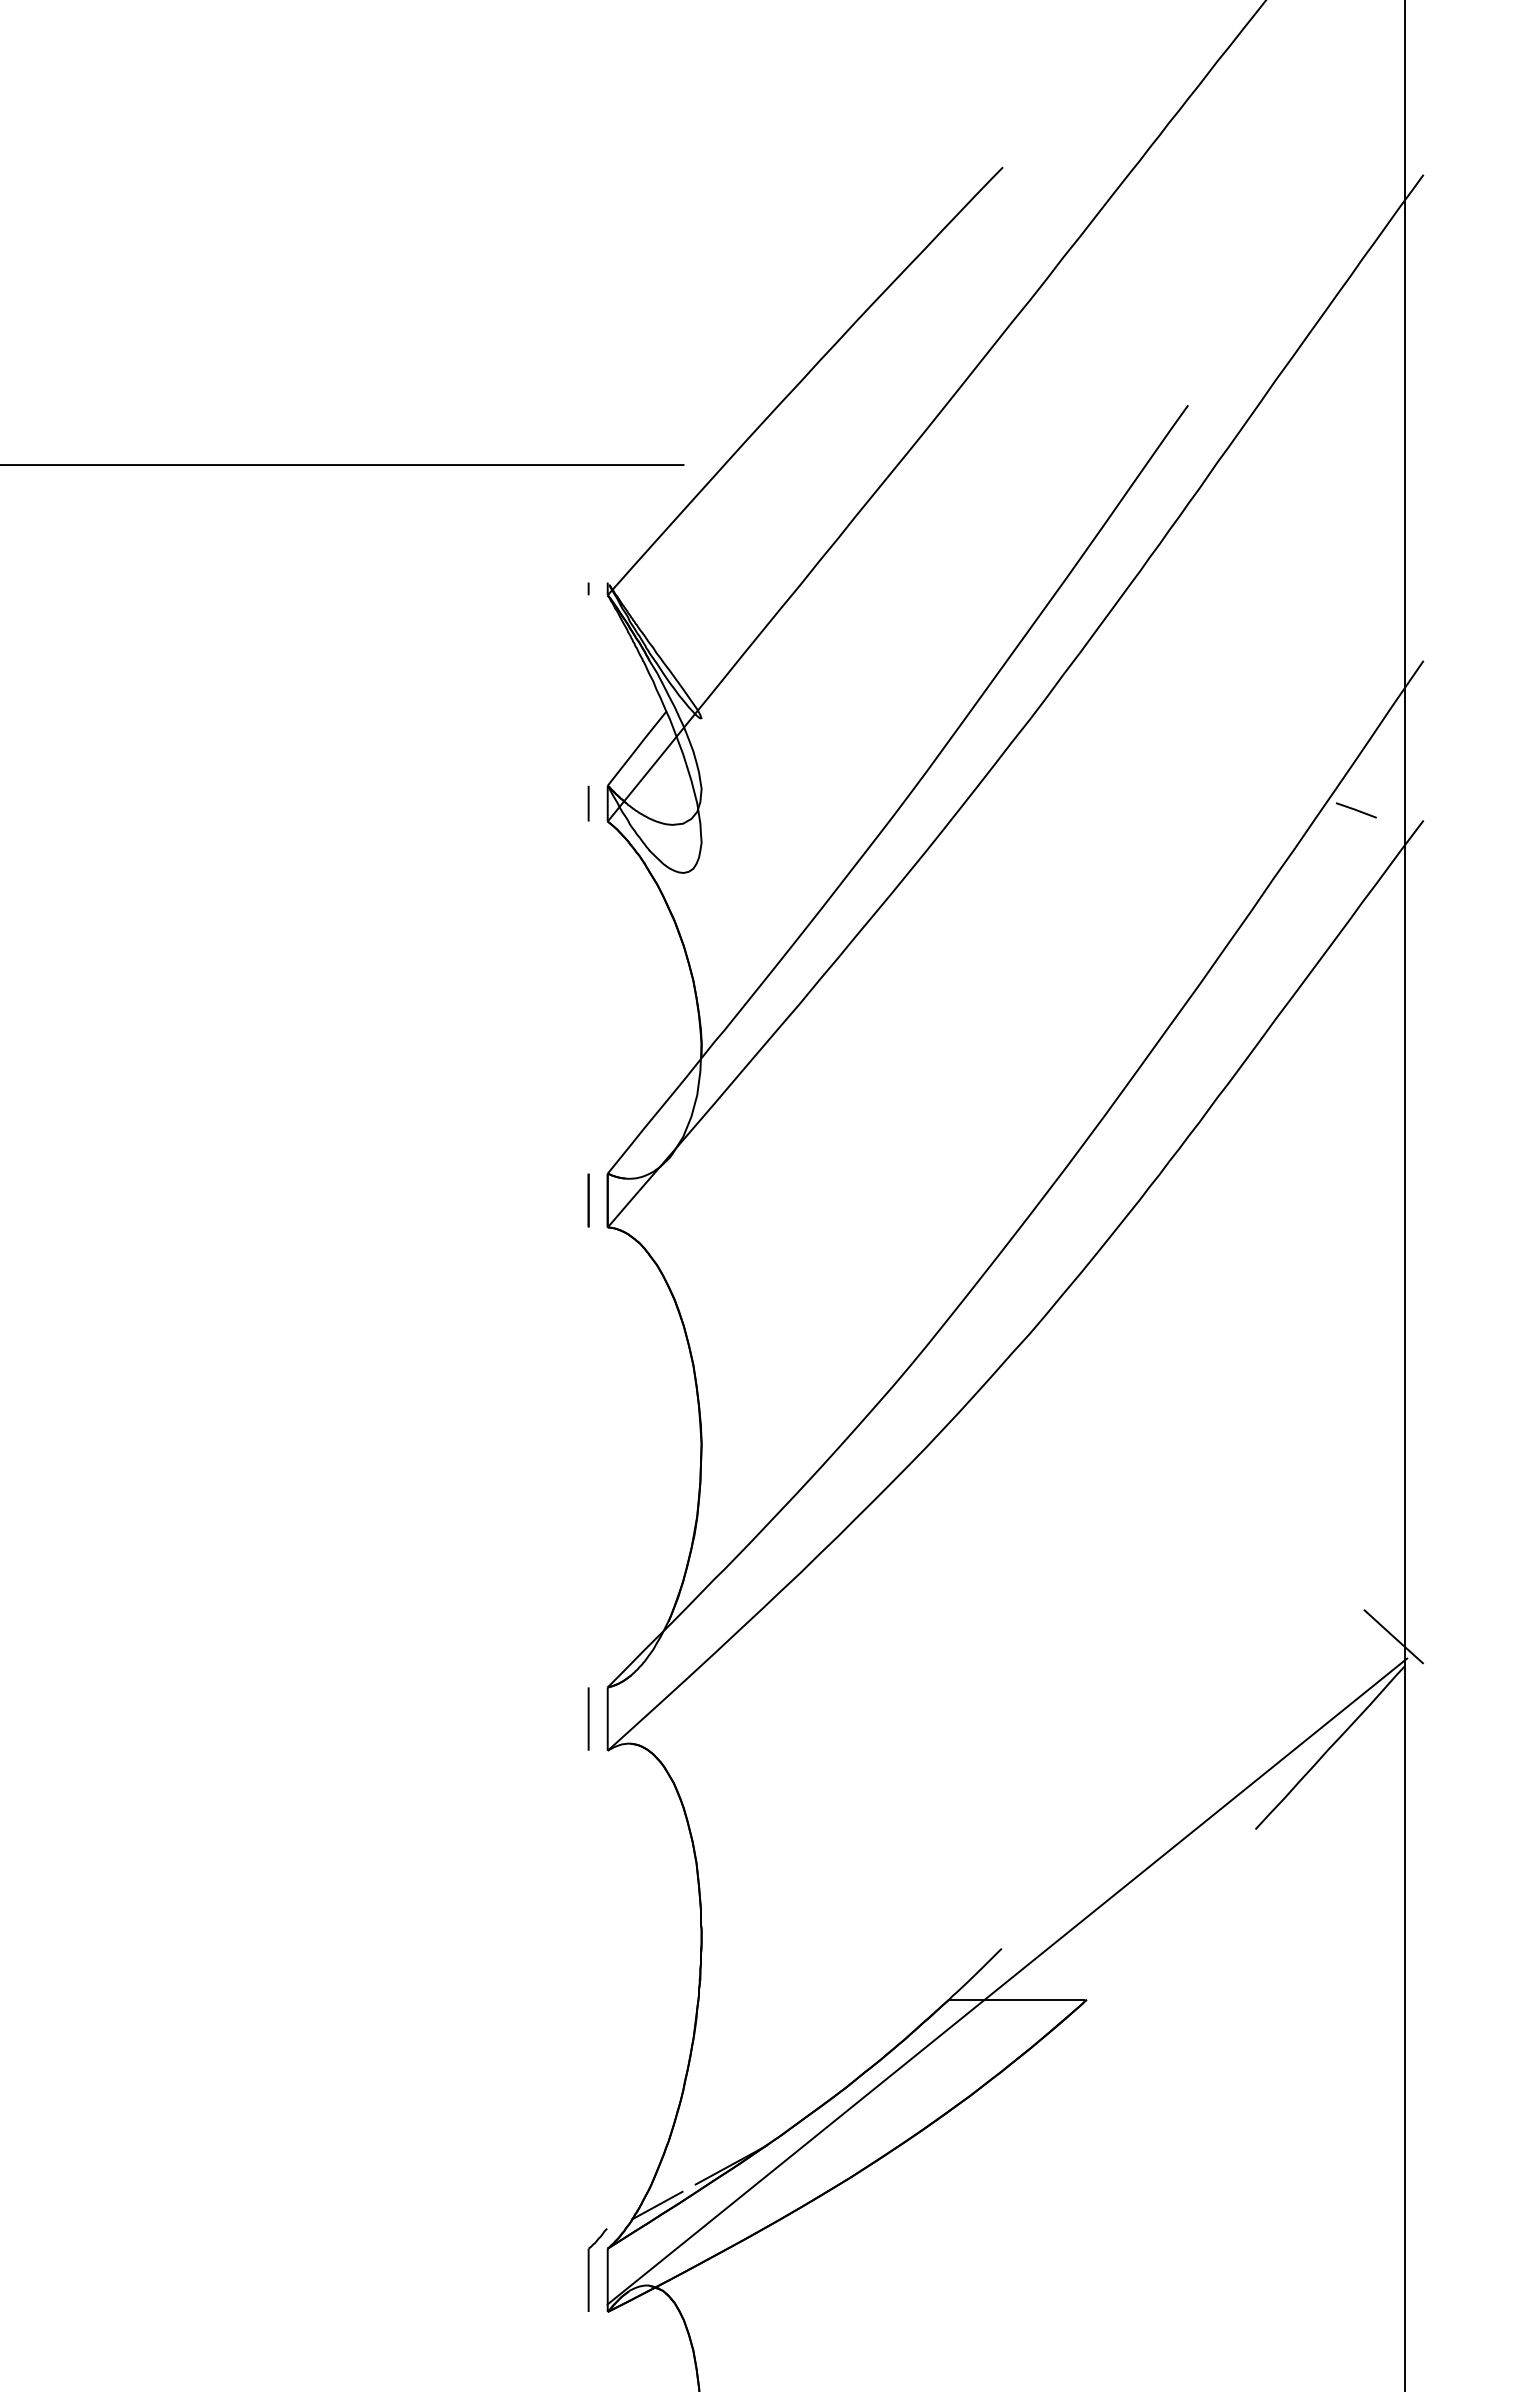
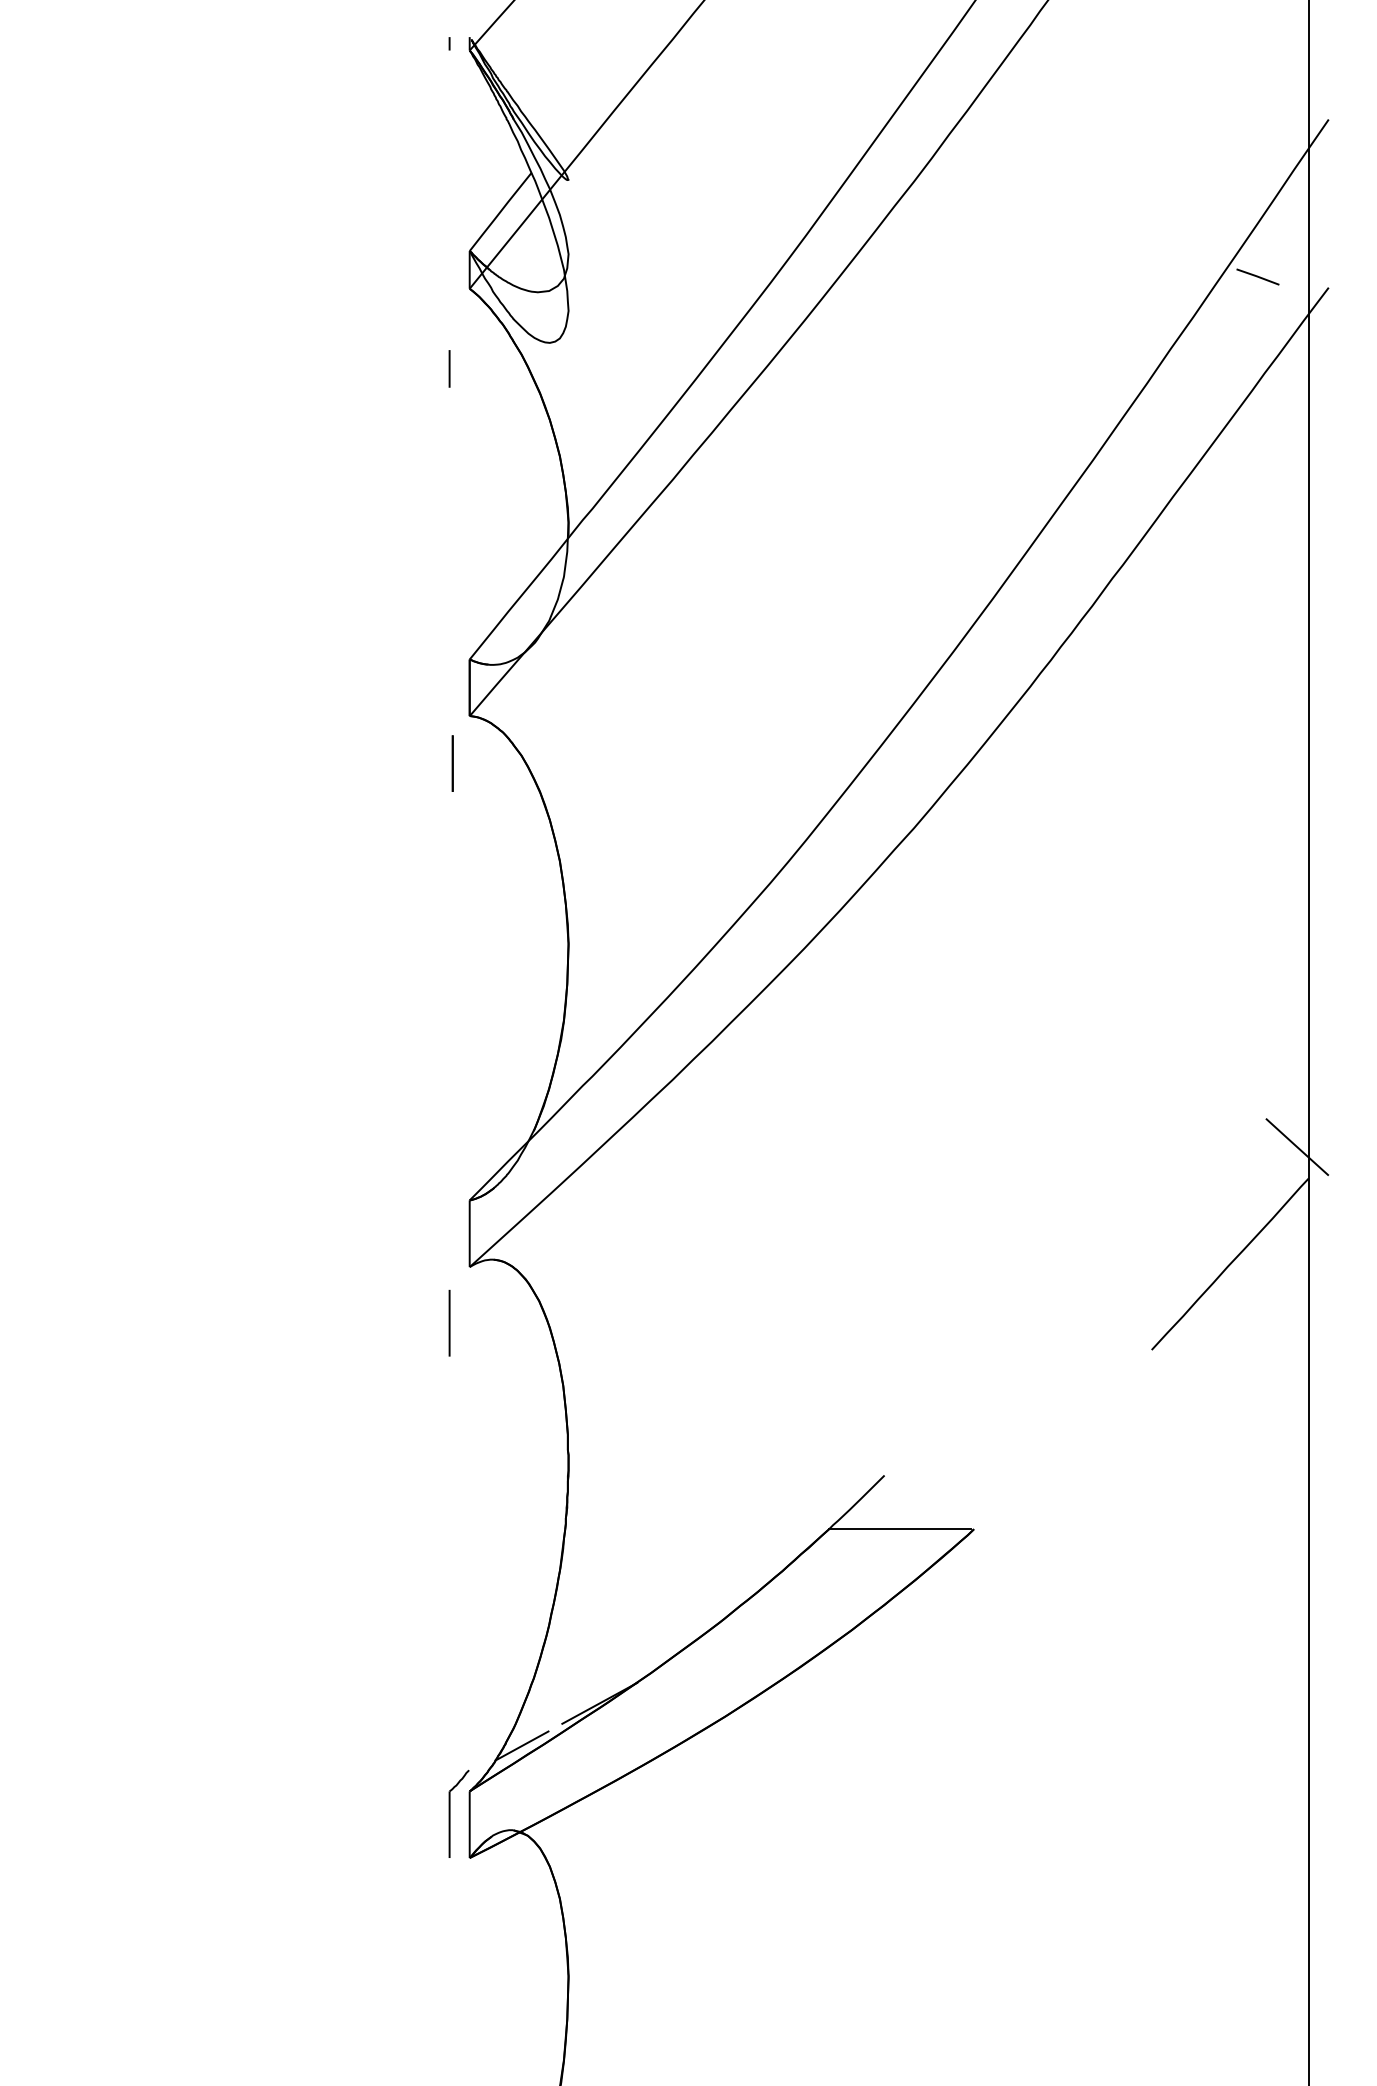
line: (588, 803) -> (449, 368), moved
line: (588, 1200) -> (452, 763), moved
line: (588, 1718) -> (449, 1322), moved
line: (1007, 1981) -> (890, 1510), removed

